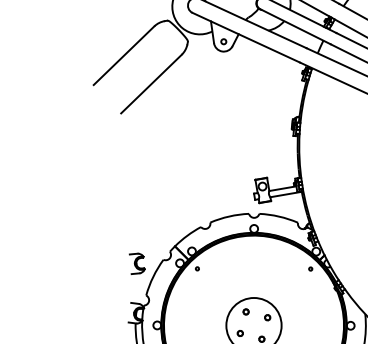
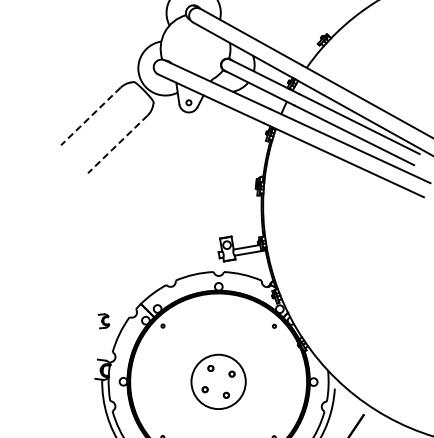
line: (123, 55) -> (90, 116), solid -> dashed
line: (151, 84) -> (117, 144), solid -> dashed
part: (136, 264) -> (103, 321), size x0.7

